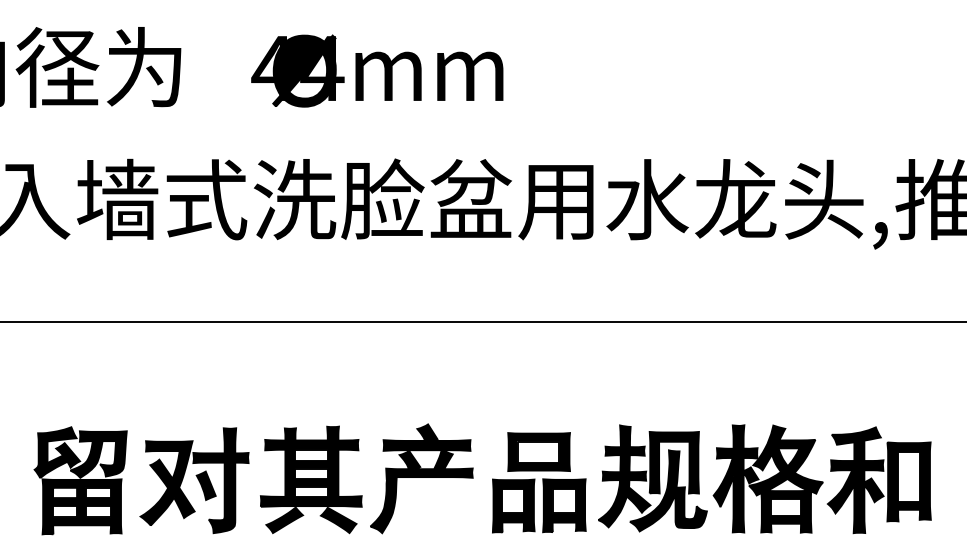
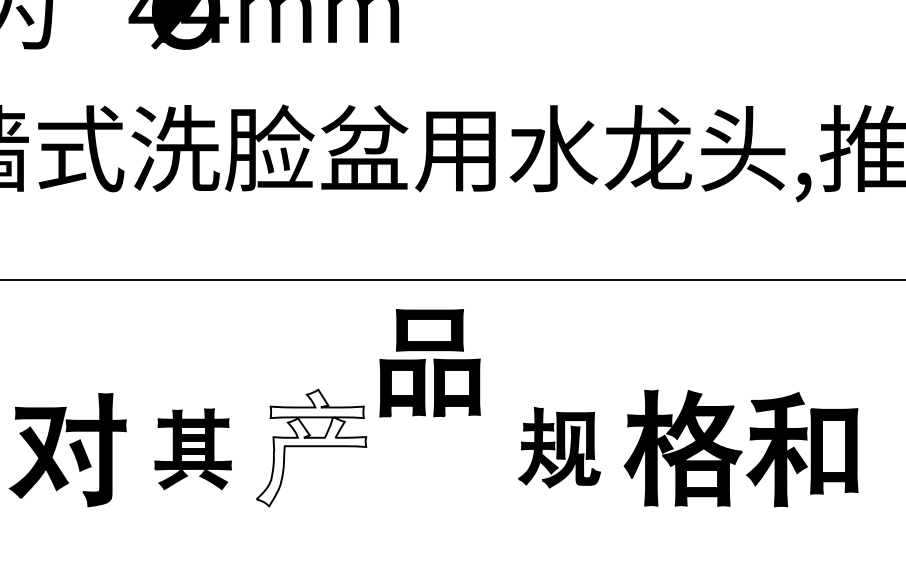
fill: (421, 478) -> (311, 447), removed
part: (652, 478) -> (559, 447), size x0.7
part: (311, 479) -> (193, 448), size x0.7
part: (539, 482) -> (430, 363), moved

